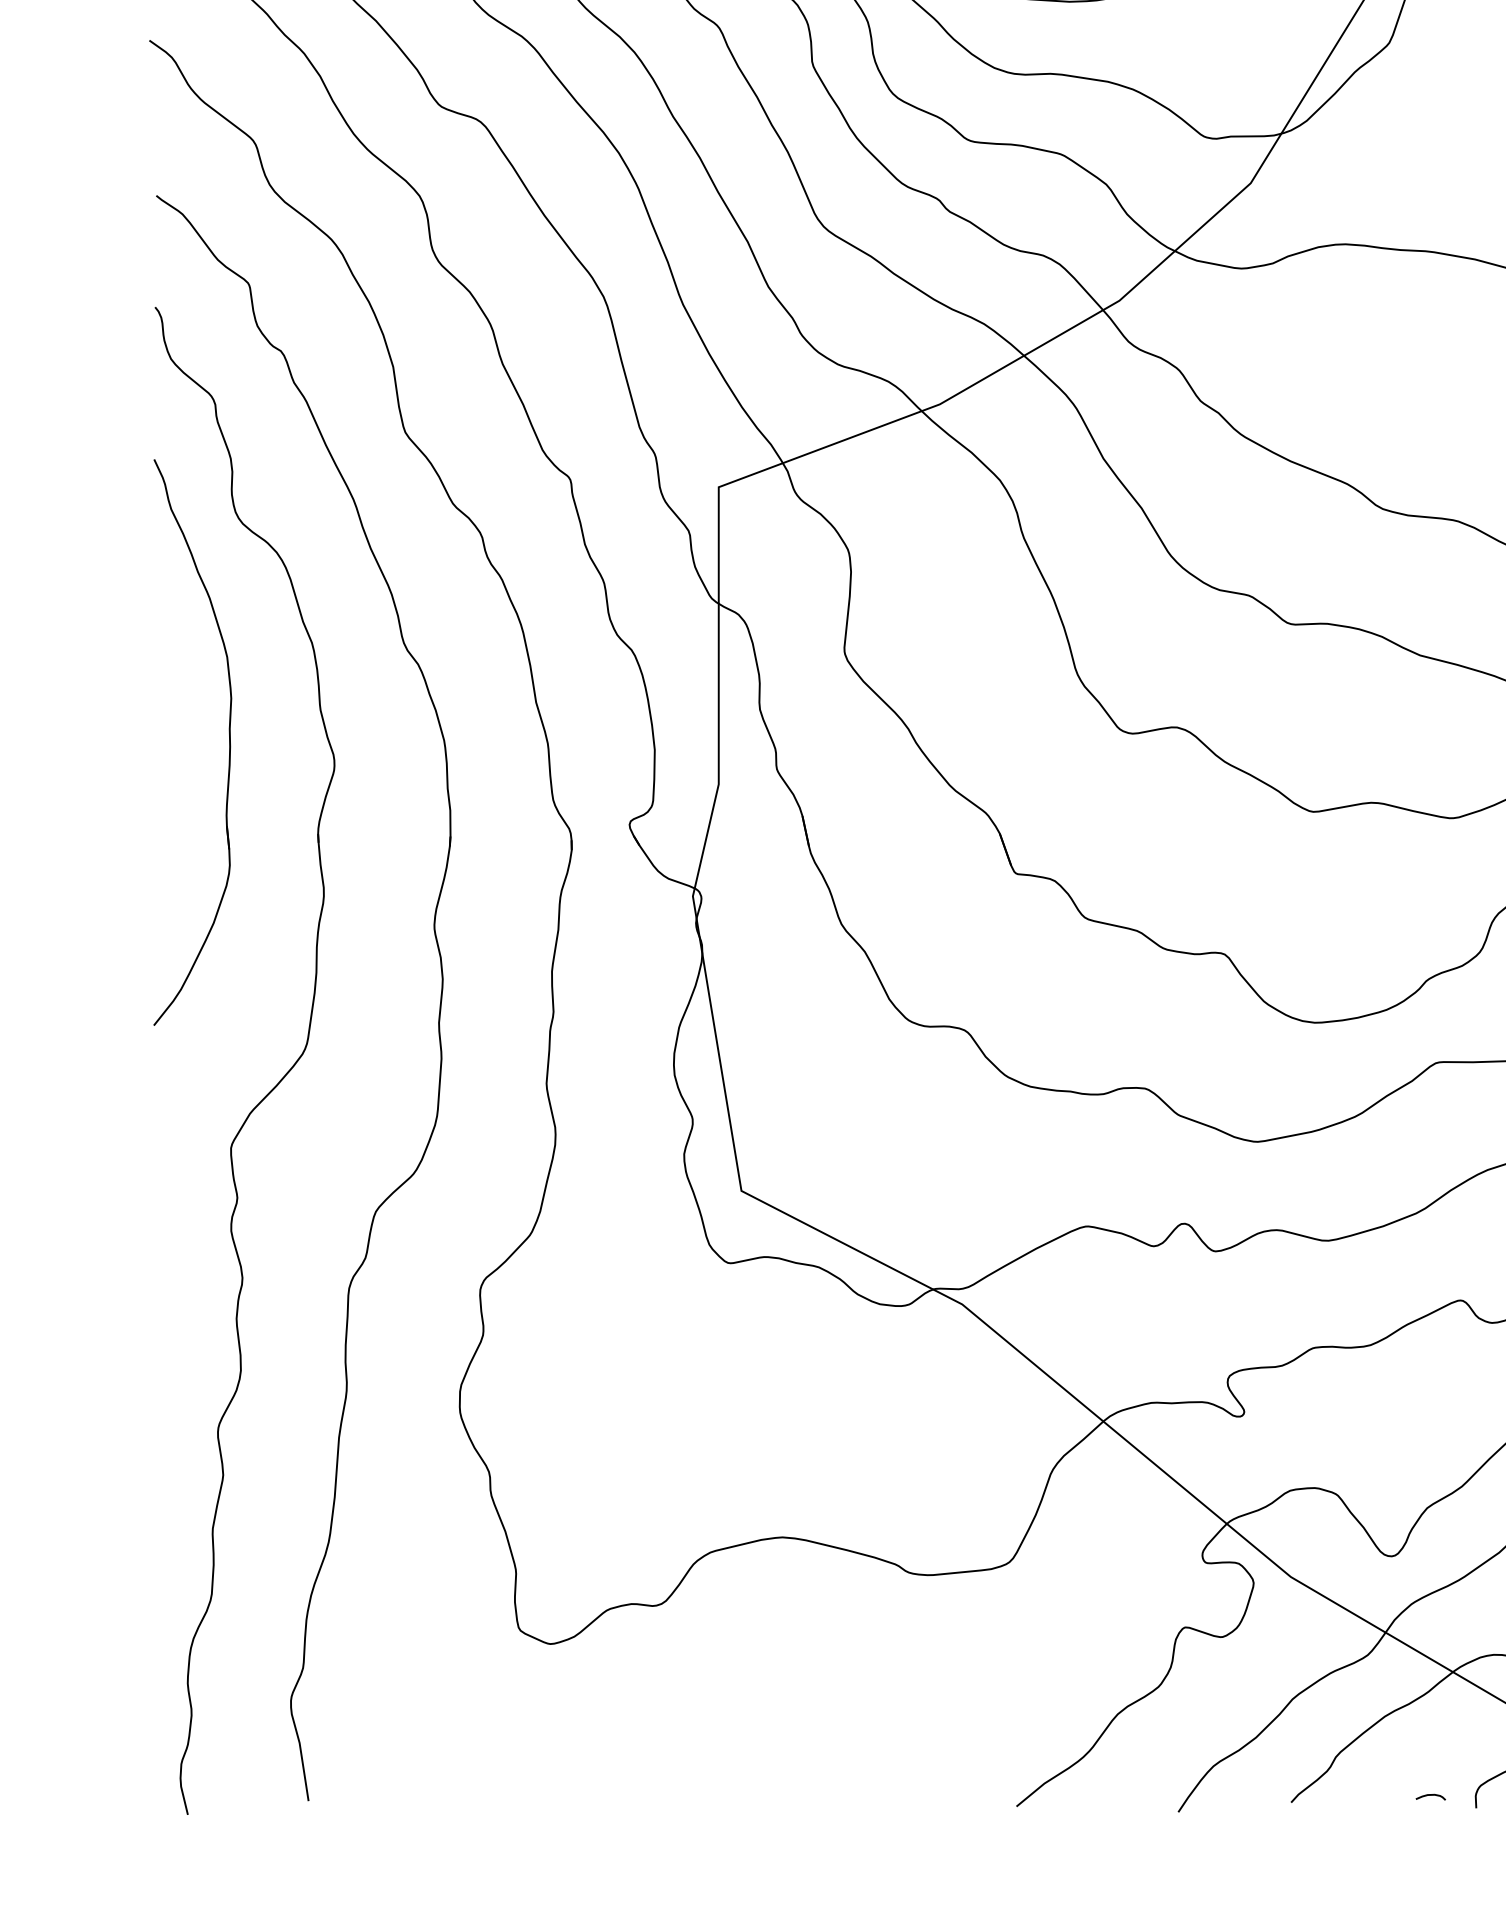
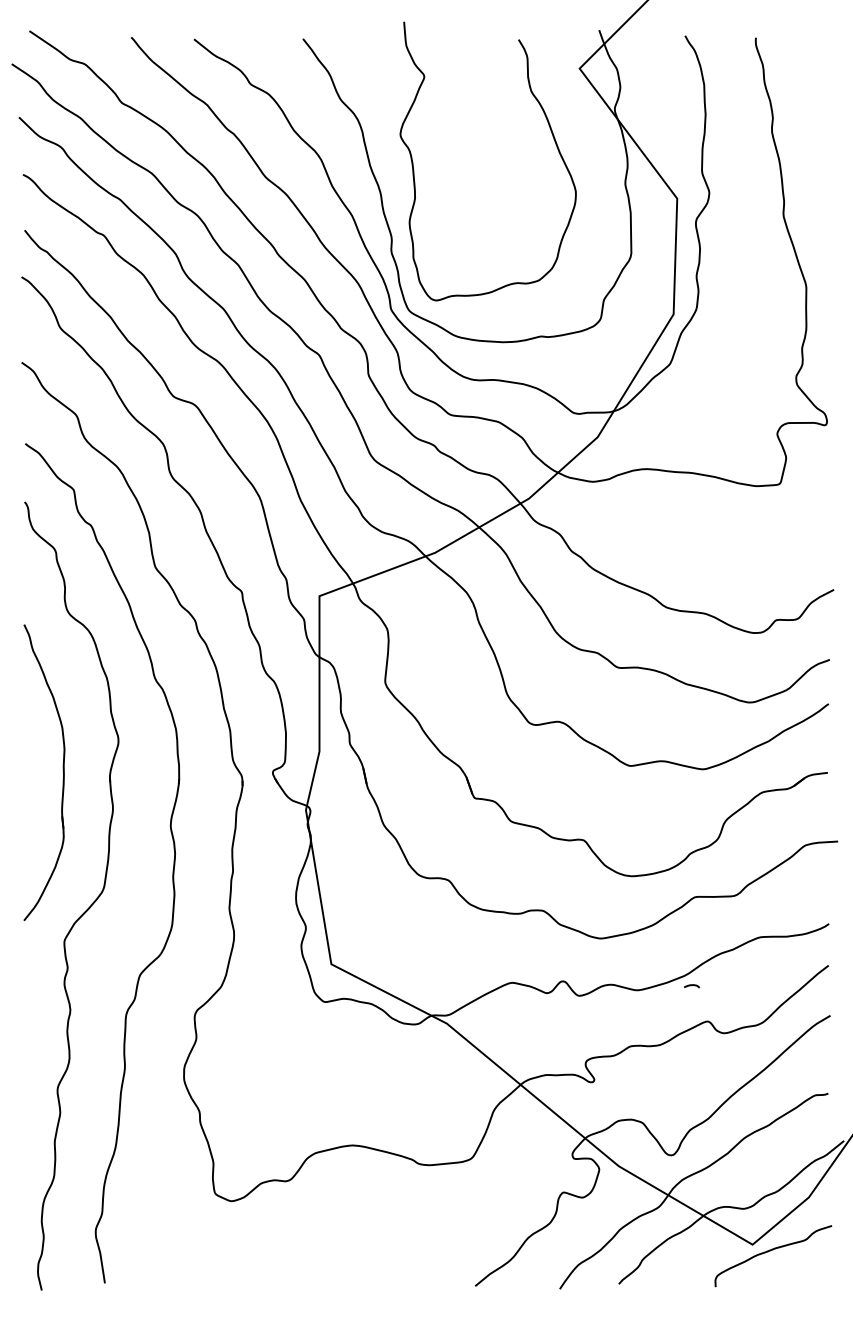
part: (227, 738) -> (62, 770), moved
curve: (1430, 1797) -> (691, 986), moved

